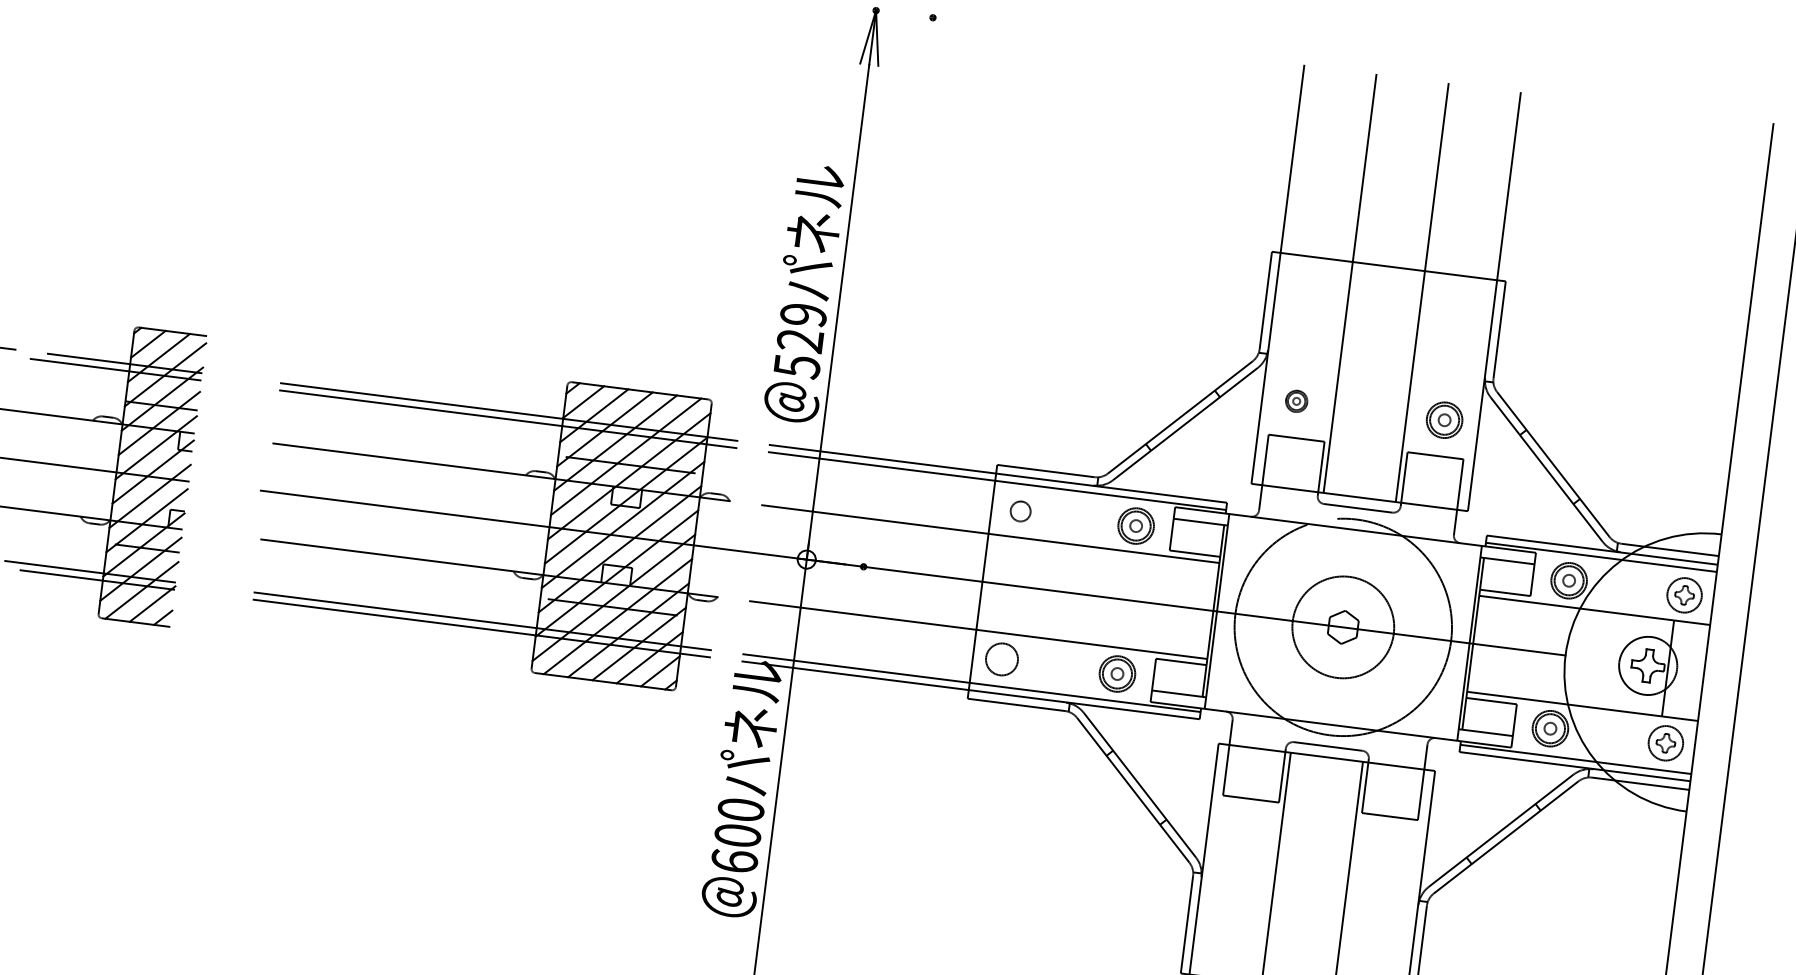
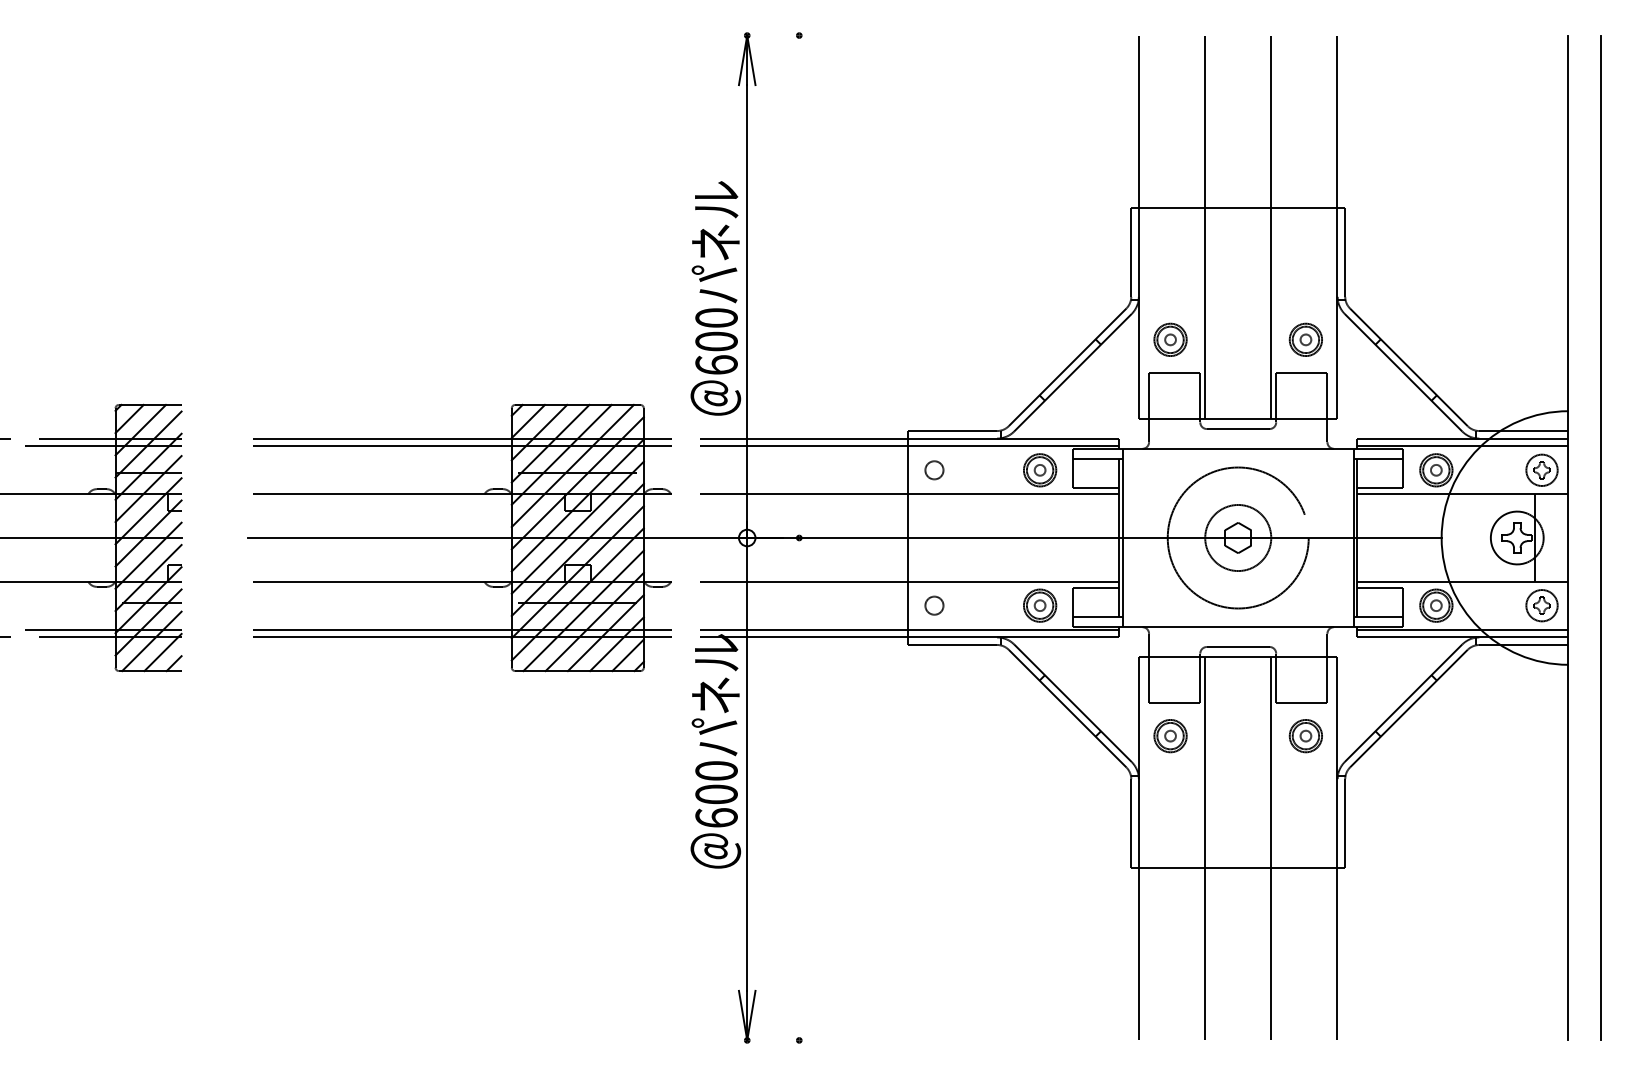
text: (800, 340) -> (716, 341), 529 -> 600
part: (1296, 401) -> (1170, 339), size x1.67
circle: (1342, 626) -> (1237, 537), size x0.71
circle: (1343, 626) -> (1238, 537), size x0.71
circle: (1002, 659) -> (934, 605), size x0.62
part: (1241, 834) -> (1170, 736), added
part: (1389, 853) -> (1305, 736), added

